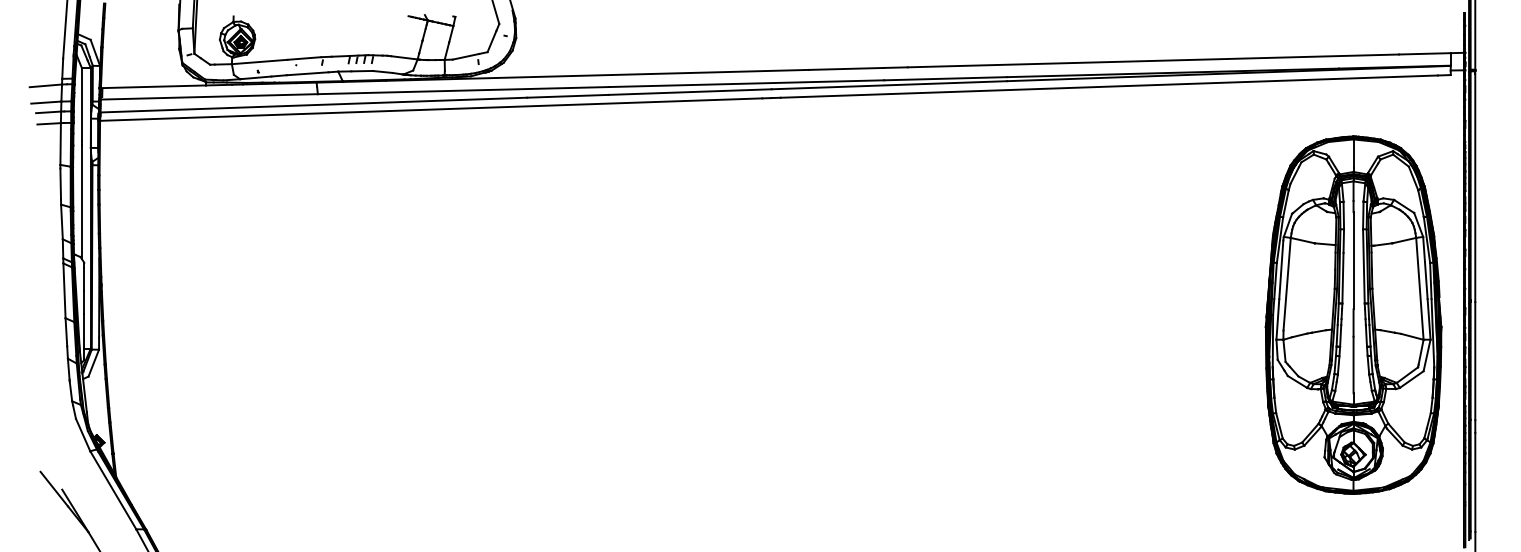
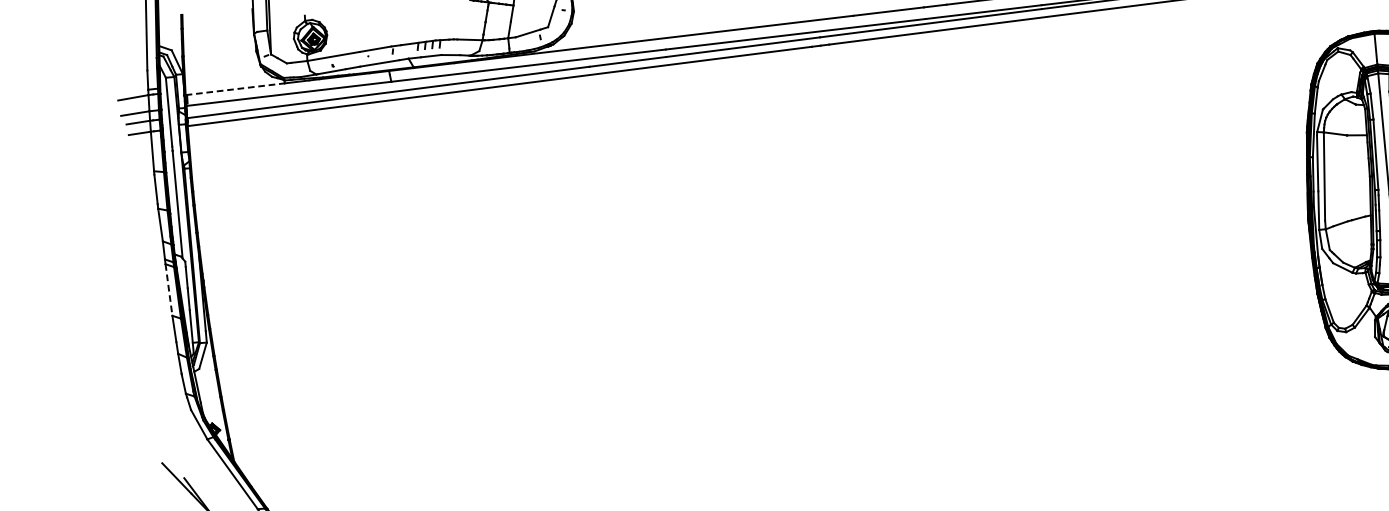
line: (153, 86) -> (235, 88), solid -> dashed
line: (64, 291) -> (169, 290), solid -> dashed

